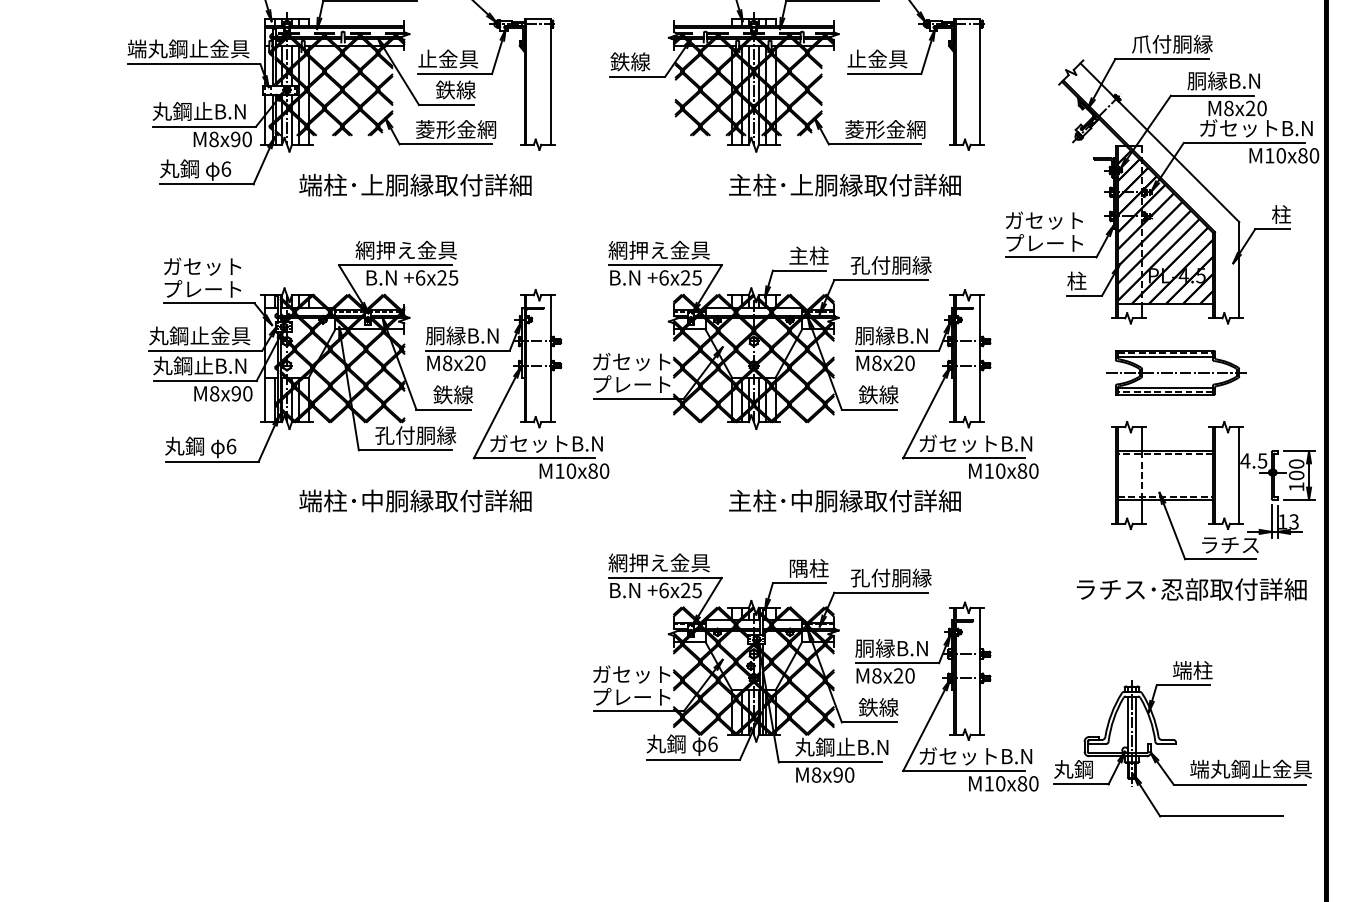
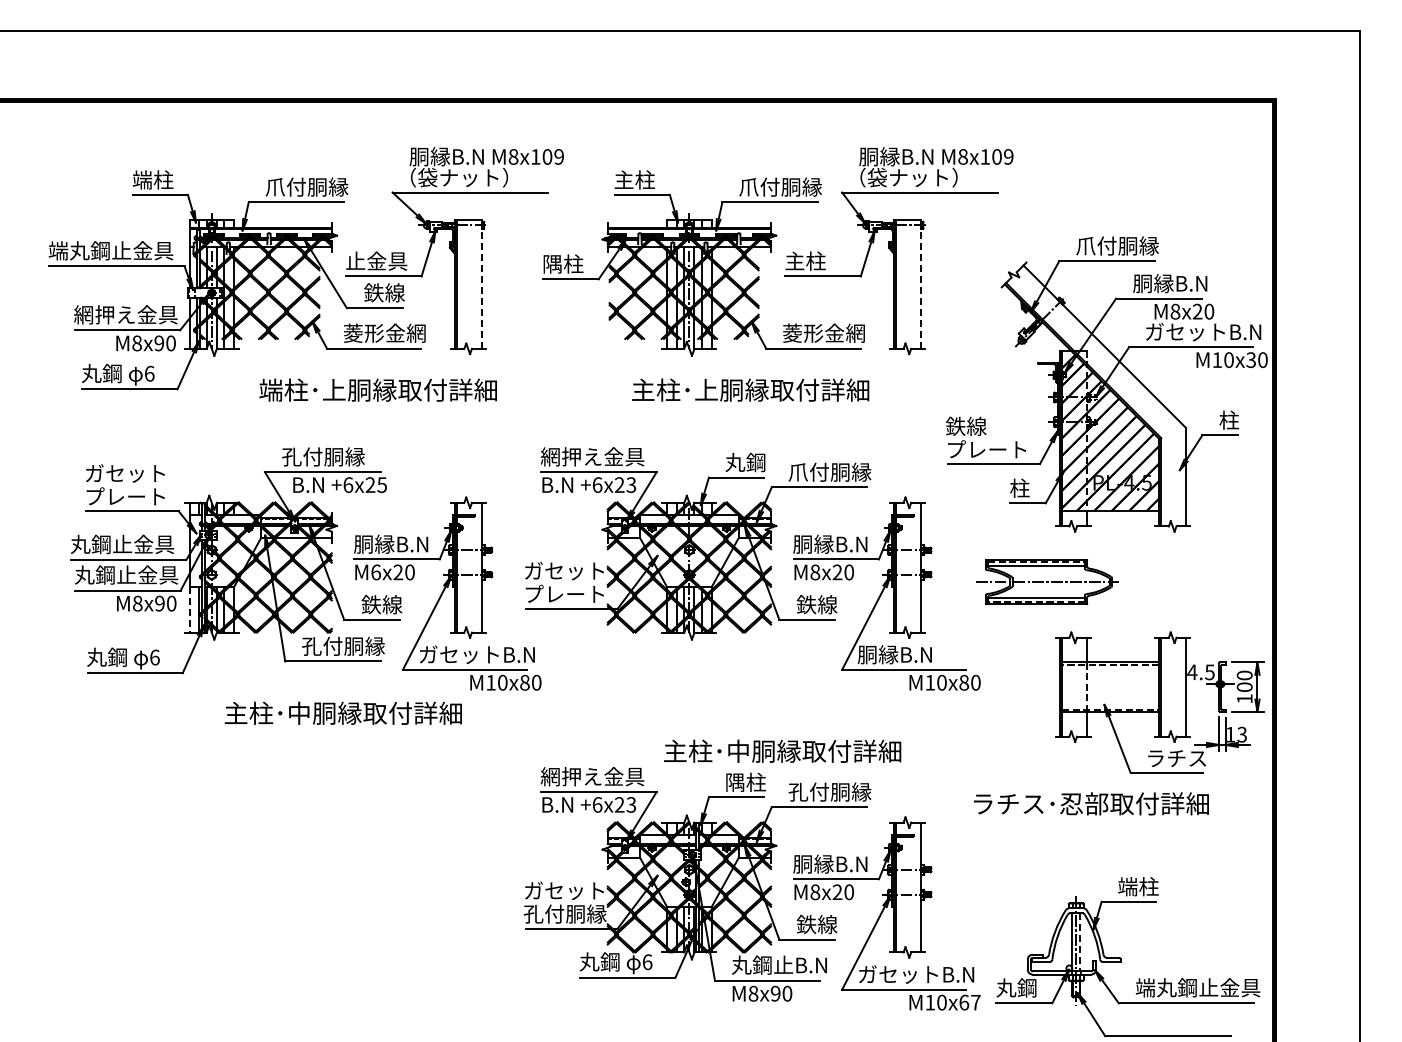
text: (877, 58) -> (815, 260), 止金具 -> 主柱
text: (629, 61) -> (562, 263), 鉄線 -> 隅柱
line: (550, 81) -> (481, 284), solid -> dashed
line: (979, 81) -> (920, 284), solid -> dashed
text: (202, 111) -> (125, 314), 丸鋼止B.N -> 網押え金具
text: (1303, 155) -> (1251, 359), M10x80 -> M10x30
text: (414, 184) -> (377, 389), moved
text: (844, 184) -> (750, 389), moved
text: (1044, 219) -> (986, 425), ガセット -> 鉄線
text: (405, 249) -> (333, 456), 網押え金具 -> 孔付胴縁
text: (808, 255) -> (745, 462), 主柱 -> 丸鋼
text: (860, 265) -> (798, 472), 孔付胴縁 -> 爪付胴縁
text: (697, 277) -> (631, 484), +6x25 -> +6x23
text: (447, 363) -> (375, 572), M8x20 -> M6x20
text: (234, 365) -> (158, 574), 丸鋼止B.N -> 丸鋼止金具
part: (1176, 373) -> (1047, 582), moved
line: (265, 399) -> (189, 609), solid -> dashed
text: (974, 443) -> (915, 654), ガセットB.N -> 胴縁B.N
text: (310, 500) -> (235, 712), 端柱･中胴縁取付詳細 -> 主柱･中胴縁取付詳細
text: (844, 500) -> (782, 750), moved
text: (1191, 589) -> (1091, 803), moved
text: (697, 590) -> (631, 804), +6x25 -> +6x23
text: (631, 696) -> (564, 913), プレート -> 孔付胴縁
line: (1136, 725) -> (1080, 942), solid -> dashed
text: (1027, 783) -> (969, 1002), M10x80 -> M10x67

